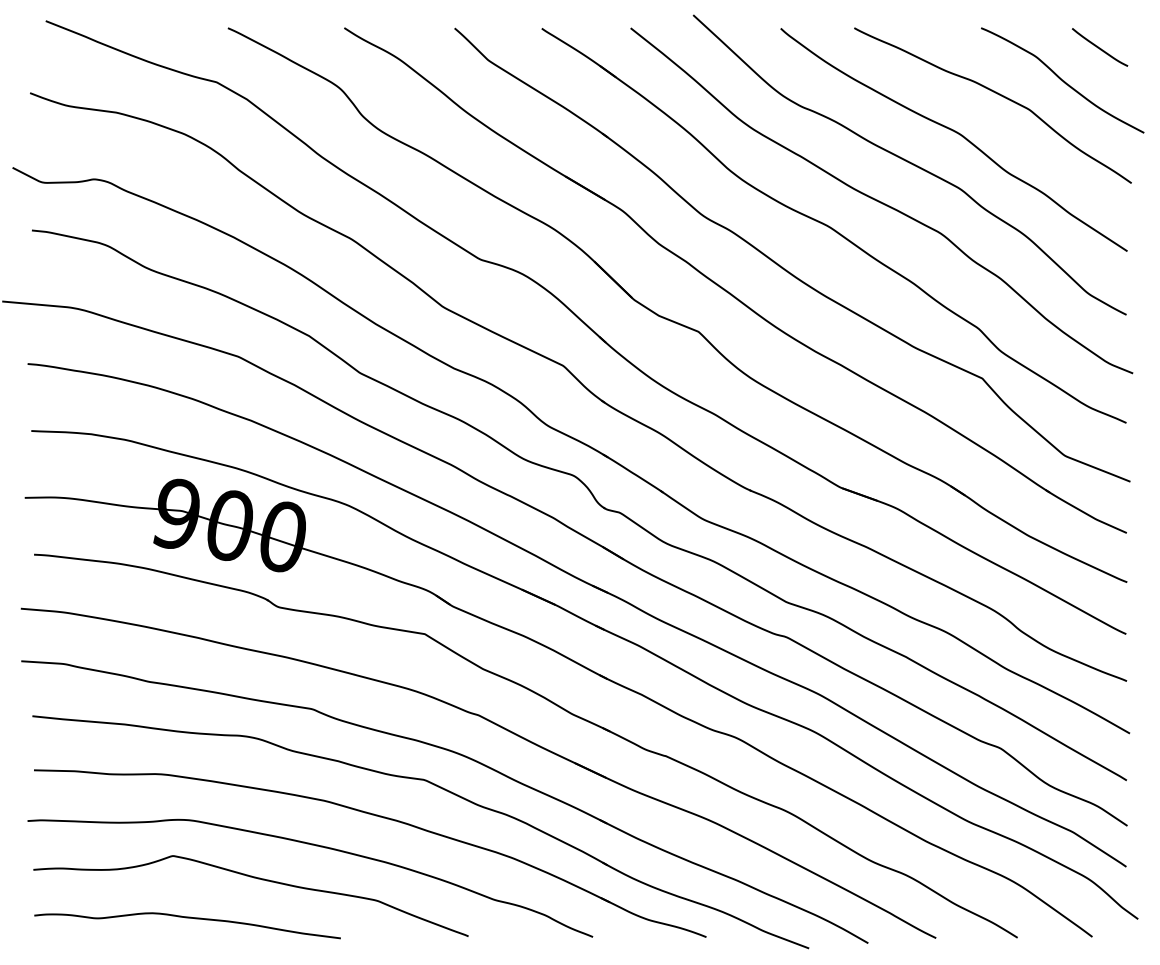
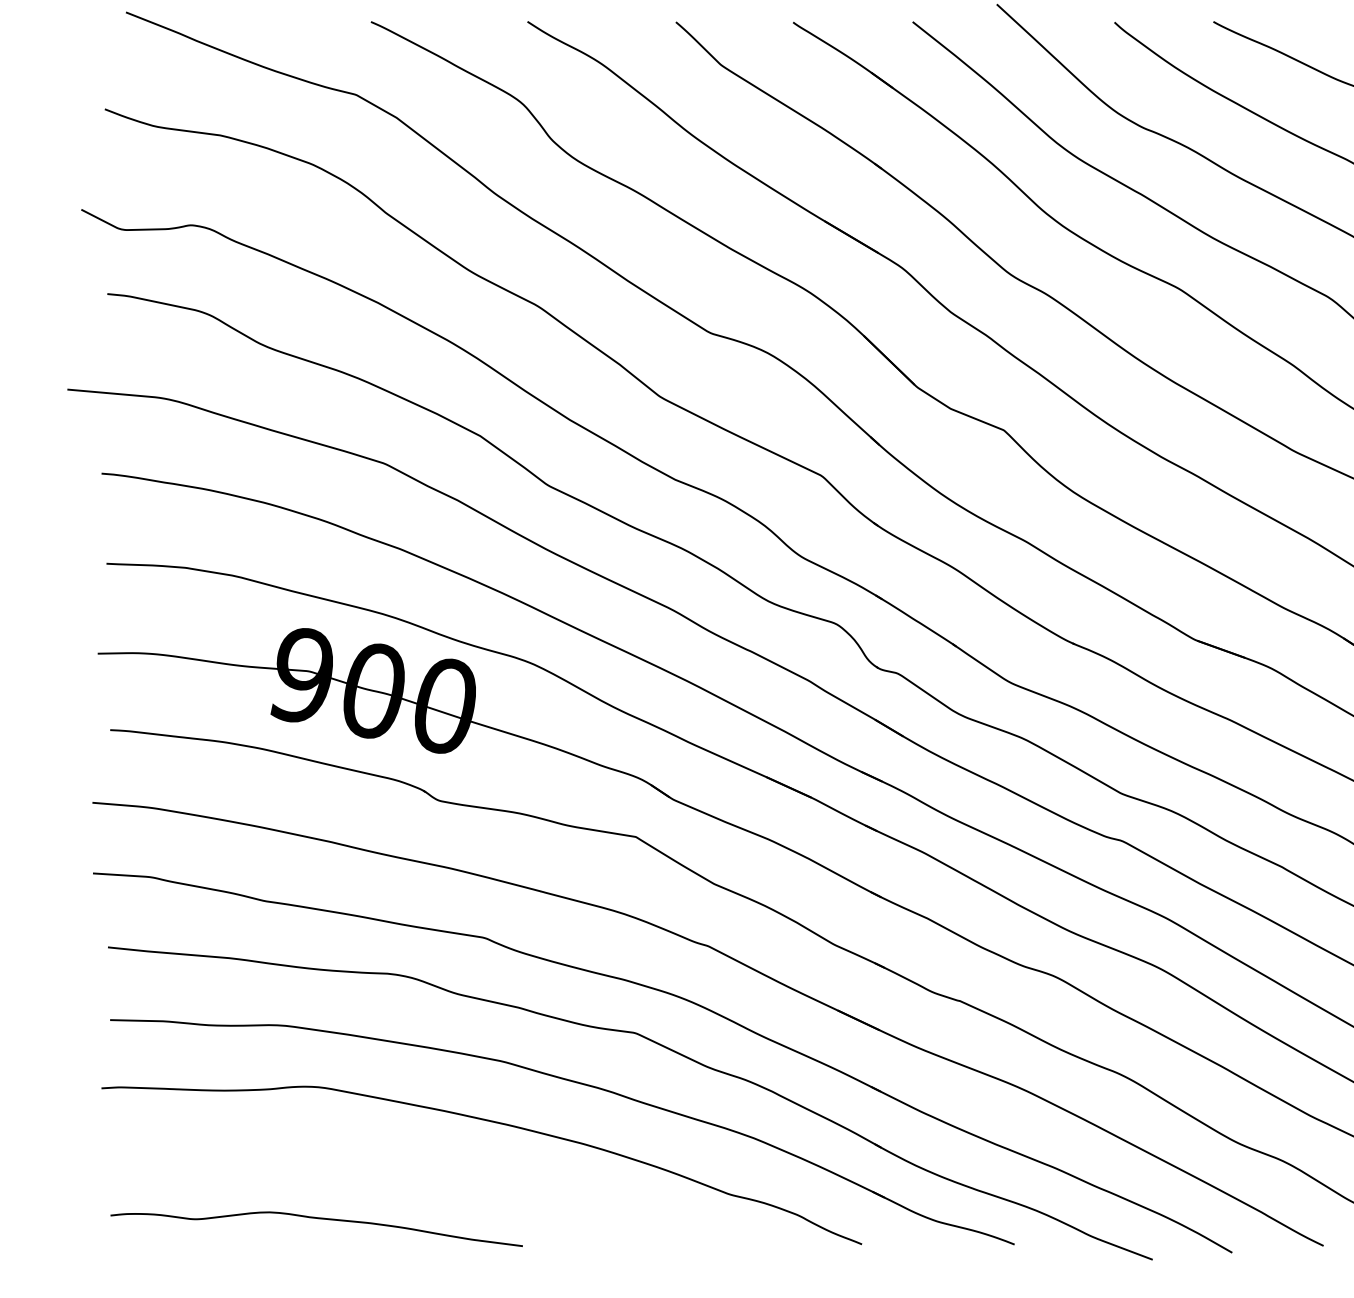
curve: (253, 878) -> (405, 1165), removed

